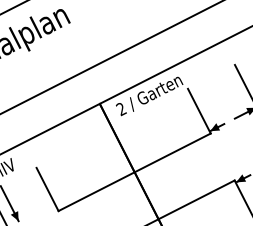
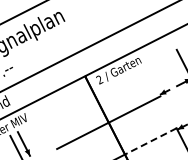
line: (199, 111) -> (152, 81), removed
line: (47, 189) -> (49, 134), removed
line: (196, 200) -> (150, 141), solid -> dashed

